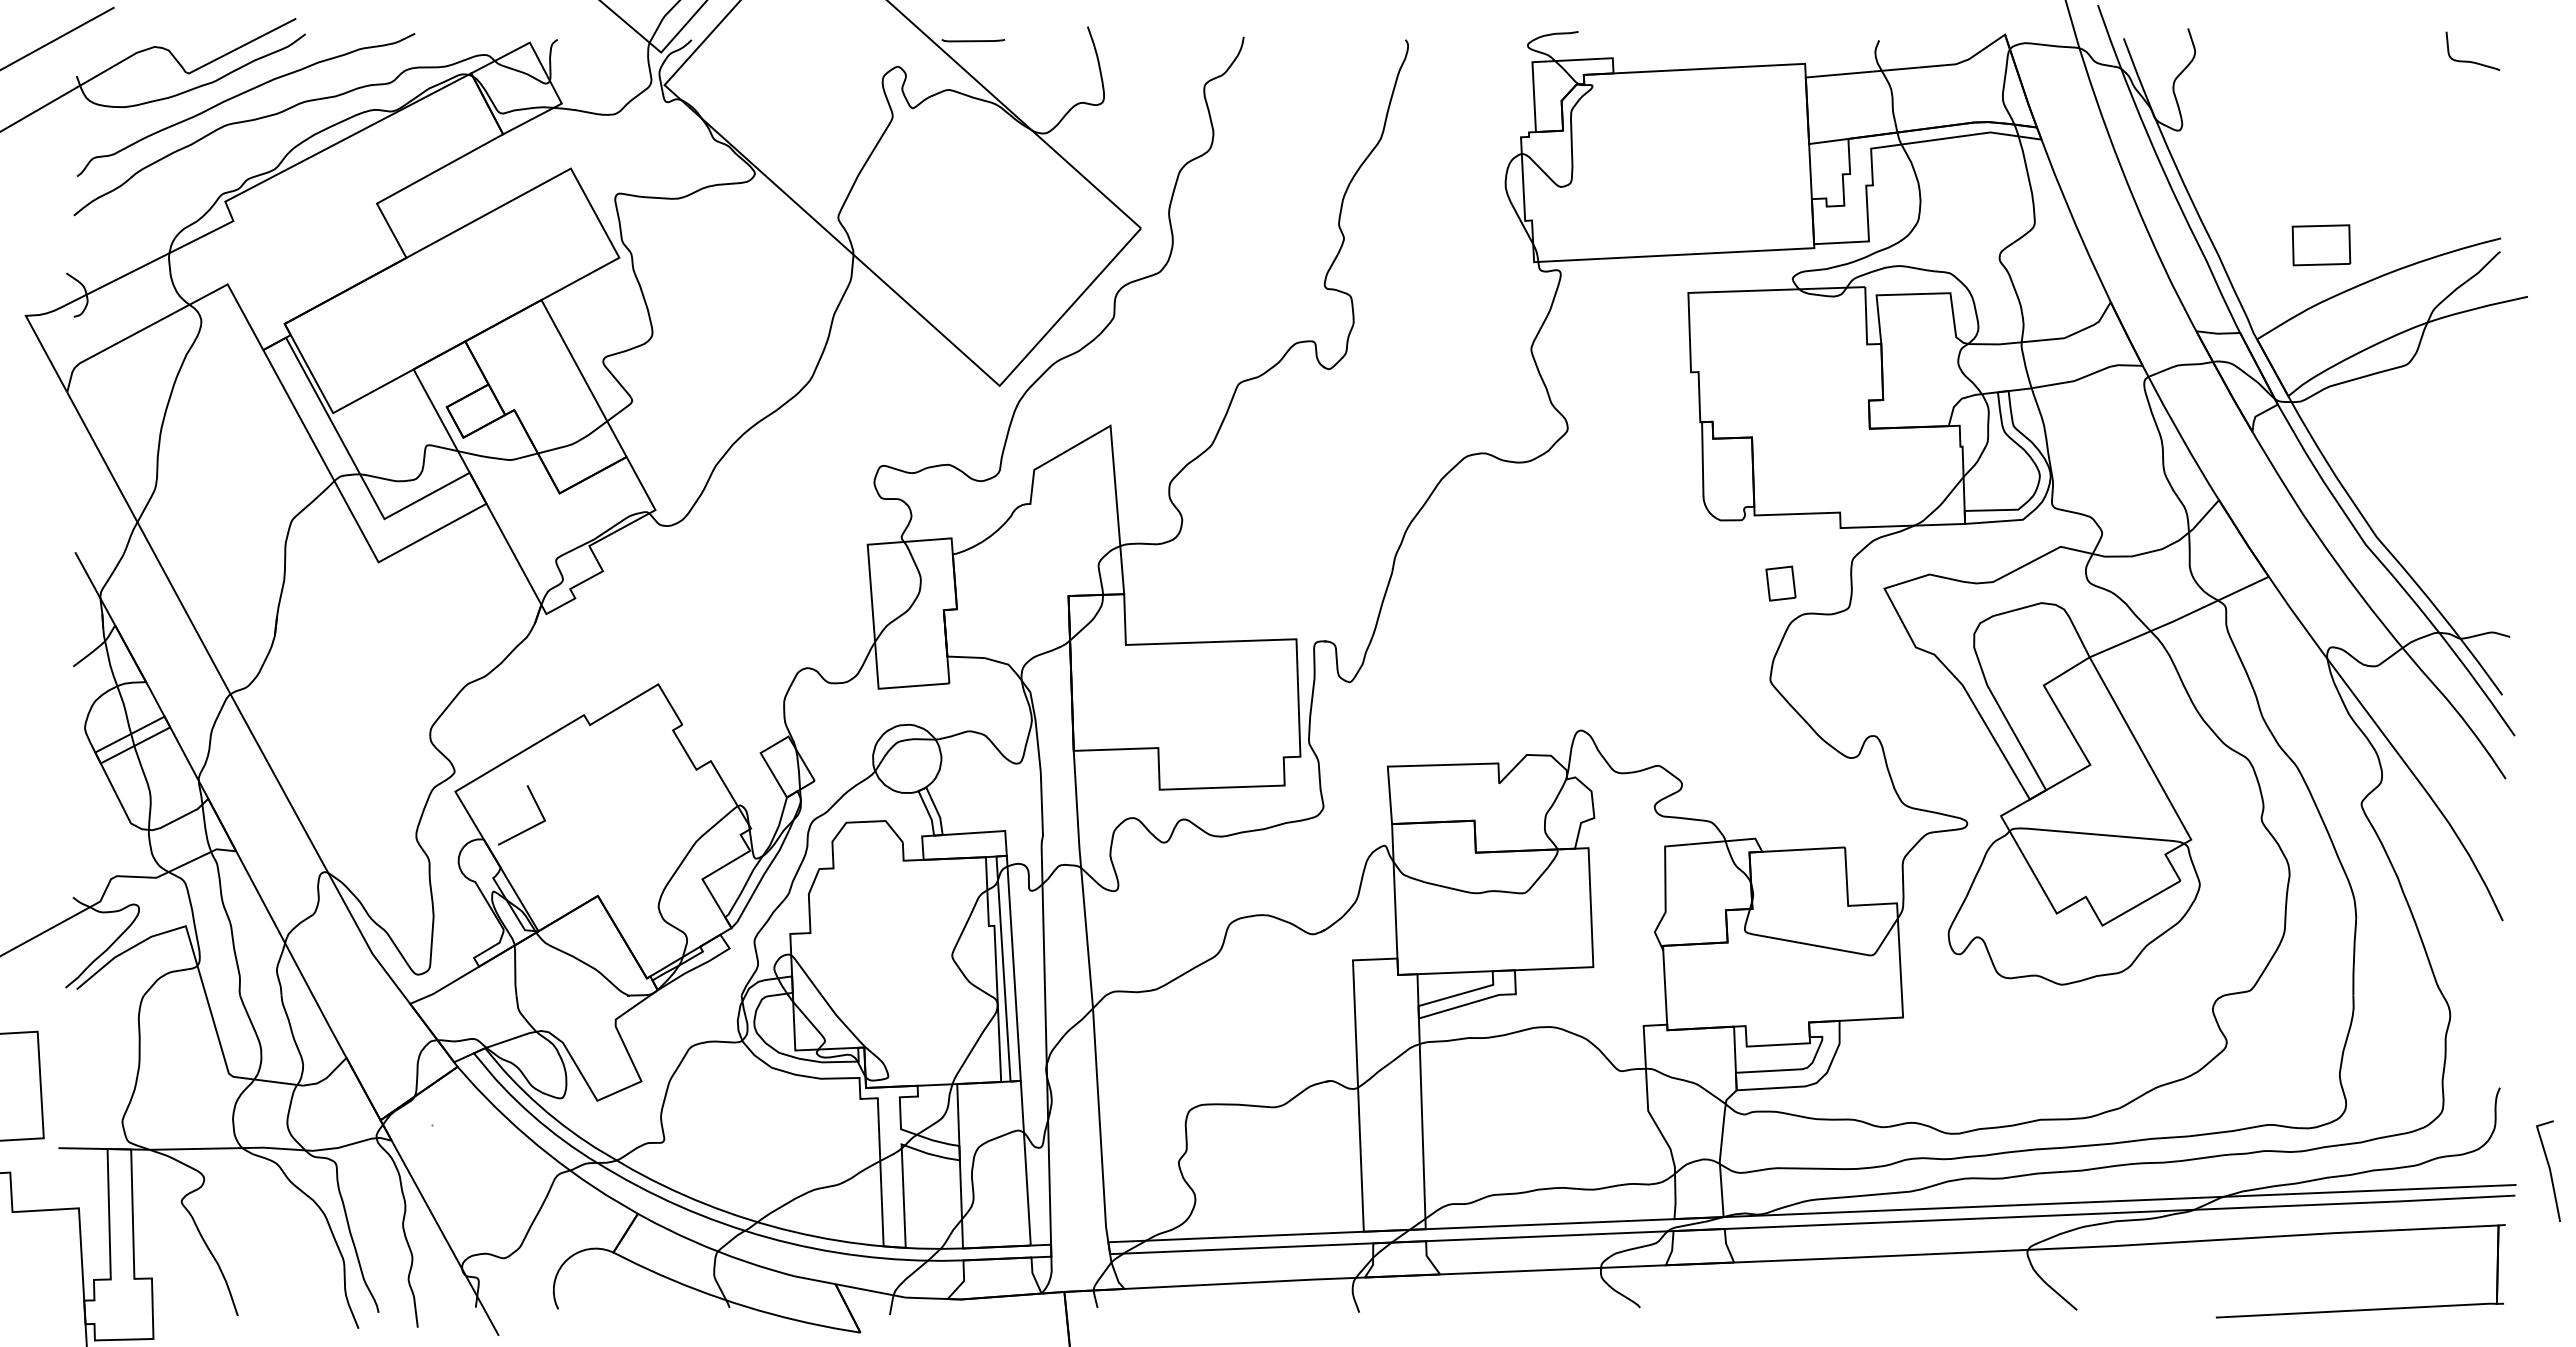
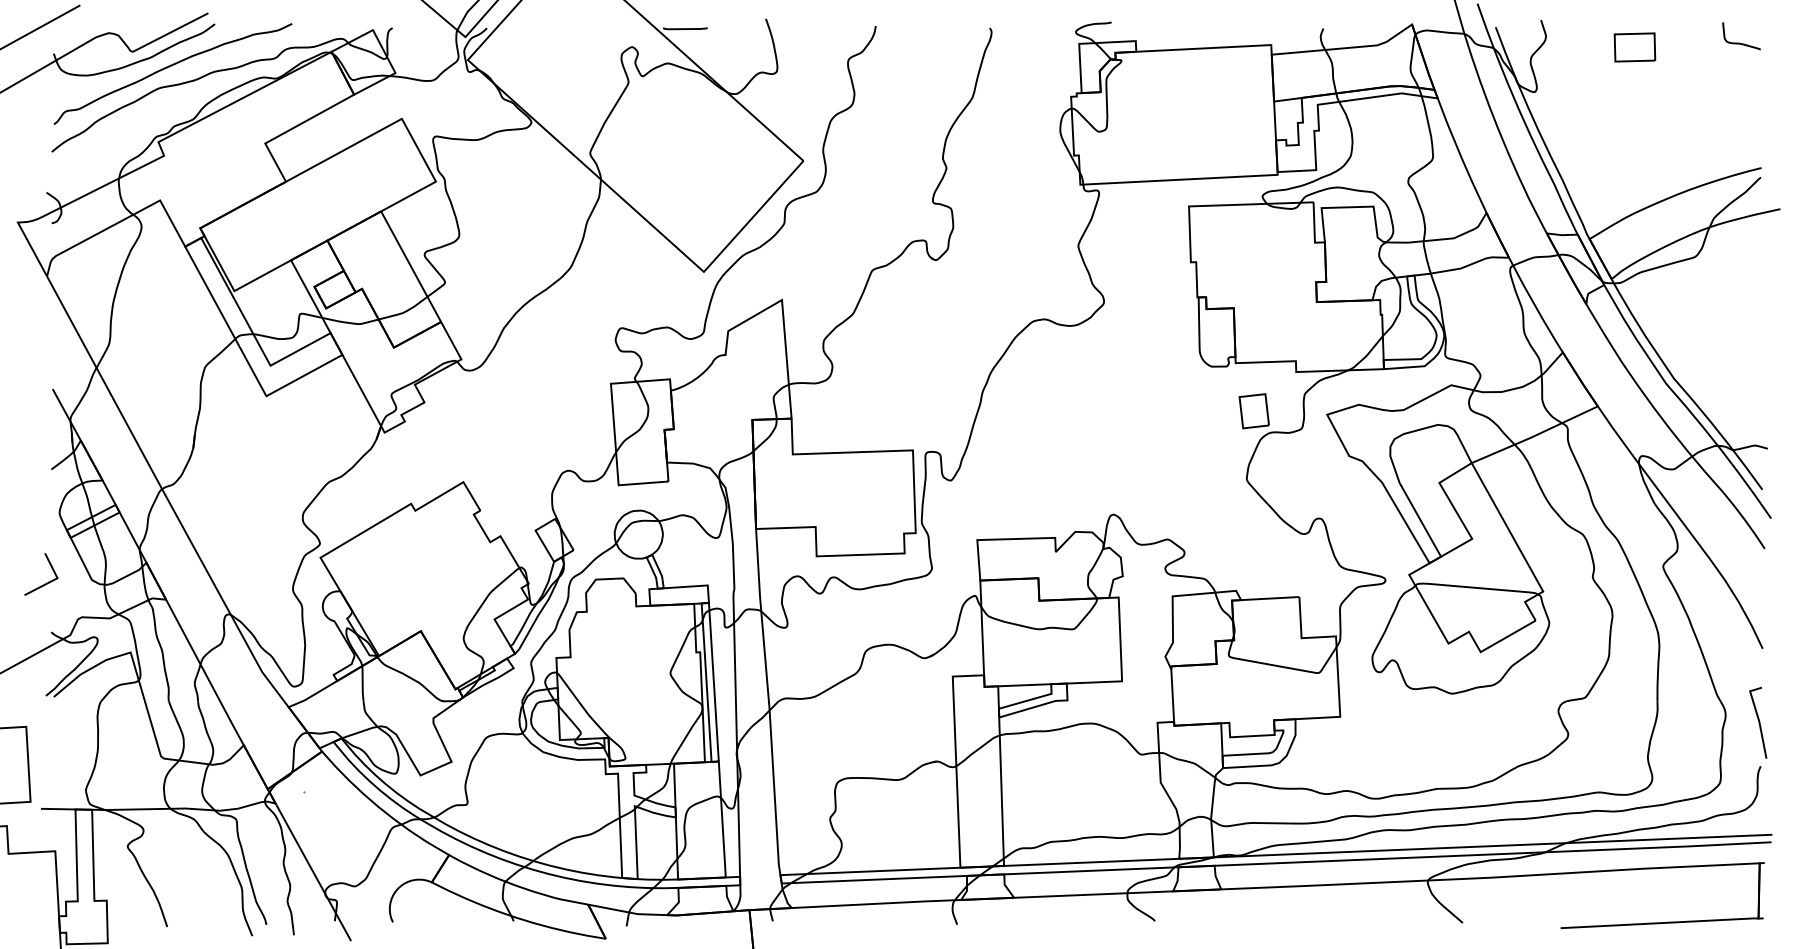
part: (2321, 245) -> (1634, 47), moved
part: (1780, 583) -> (1253, 411), size x1.43
line: (527, 828) -> (45, 583), moved
line: (2549, 1170) -> (1758, 722), moved

